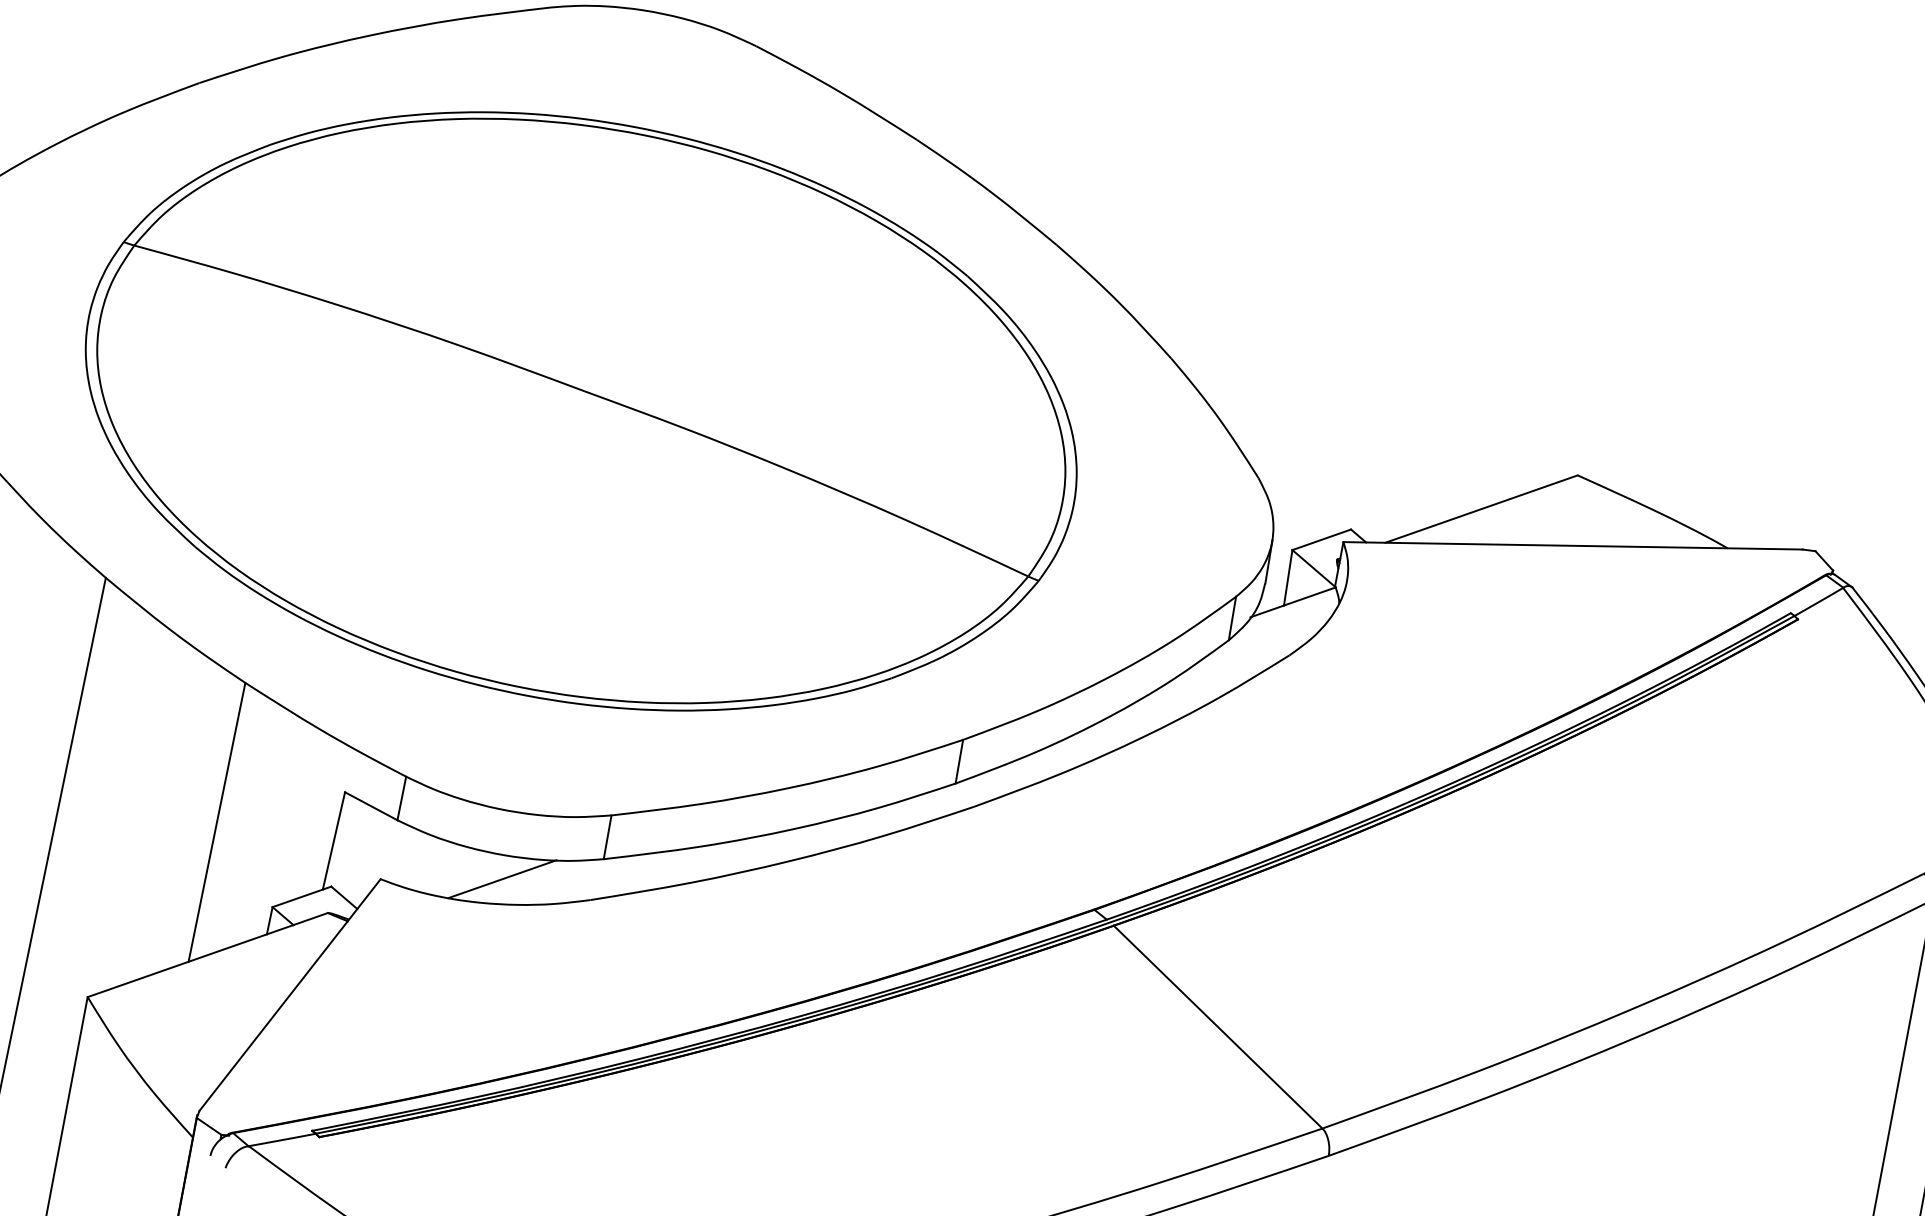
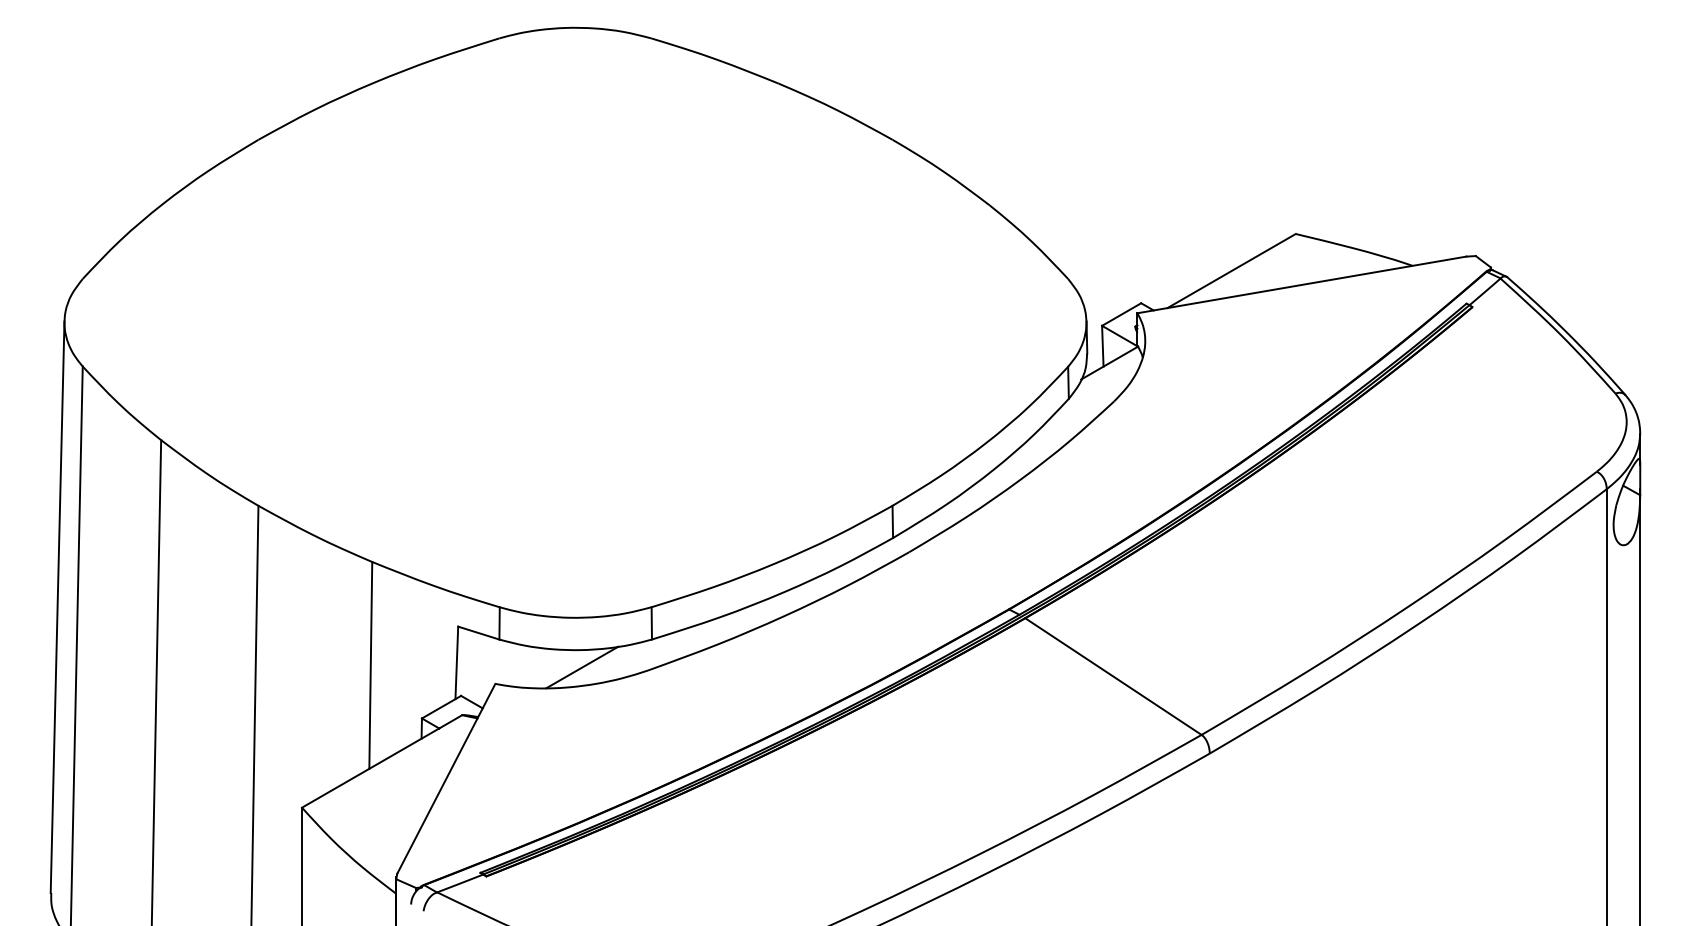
part: (581, 411) -> (575, 322), removed

